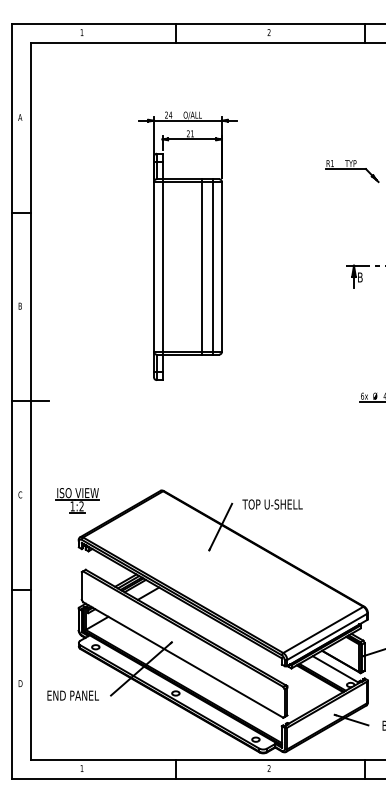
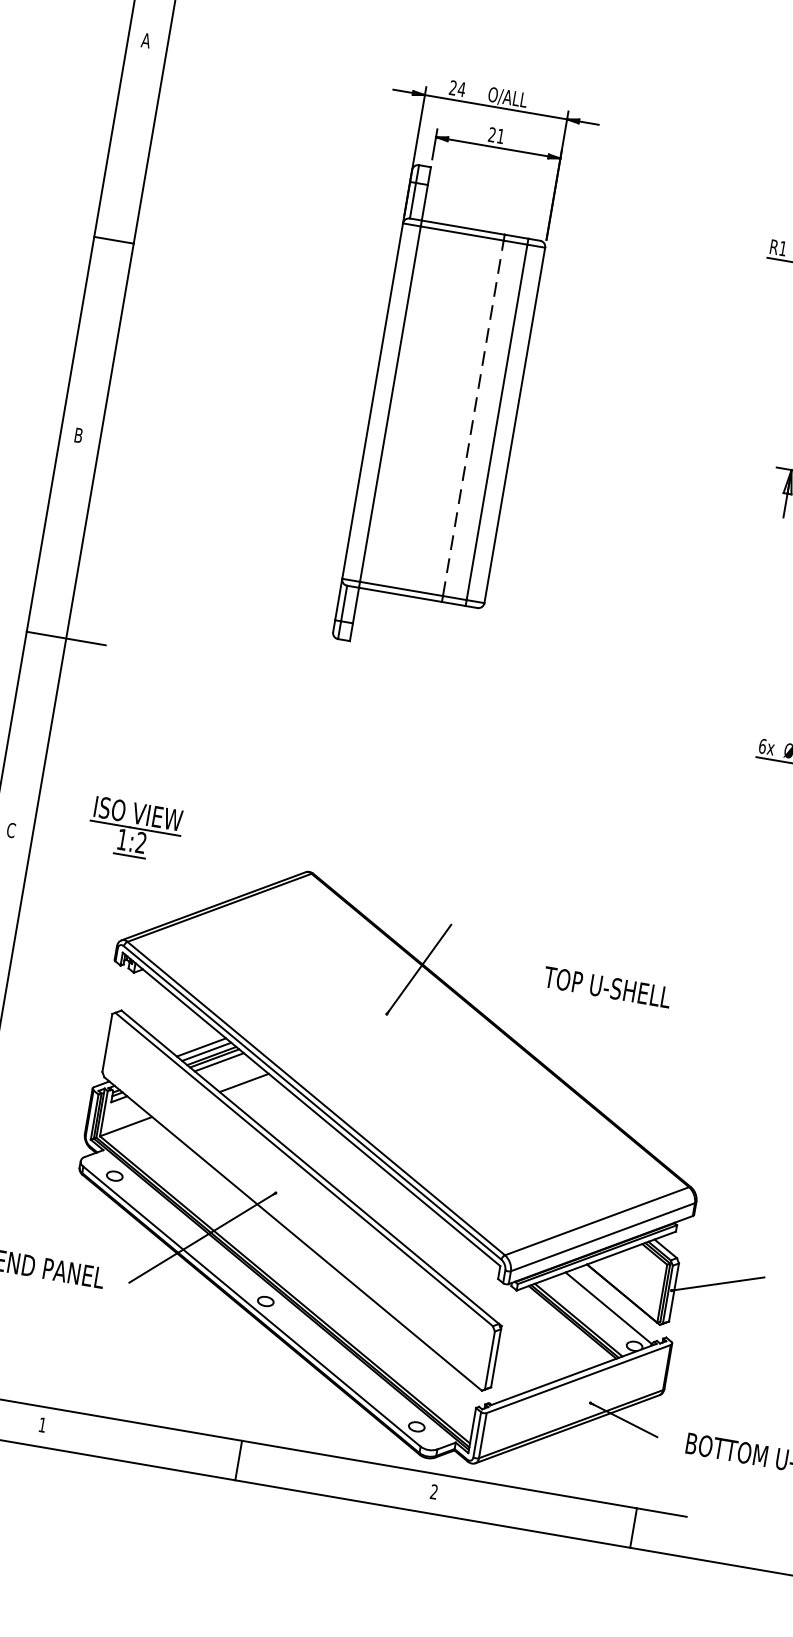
line: (202, 266) -> (474, 417), solid -> dashed
part: (77, 500) -> (134, 829), moved
text: (272, 504) -> (607, 987), moved

